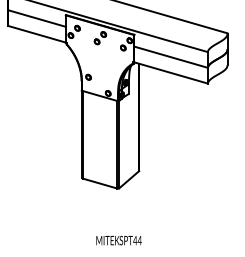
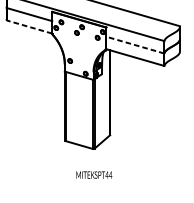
line: (37, 34) -> (29, 27), solid -> dashed
line: (170, 57) -> (134, 45), solid -> dashed
text: (118, 240) -> (93, 175), moved

